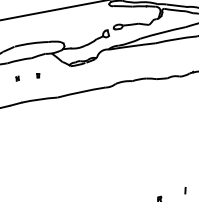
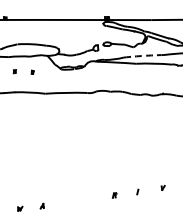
arc: (162, 32) -> (143, 55), solid -> dashed

